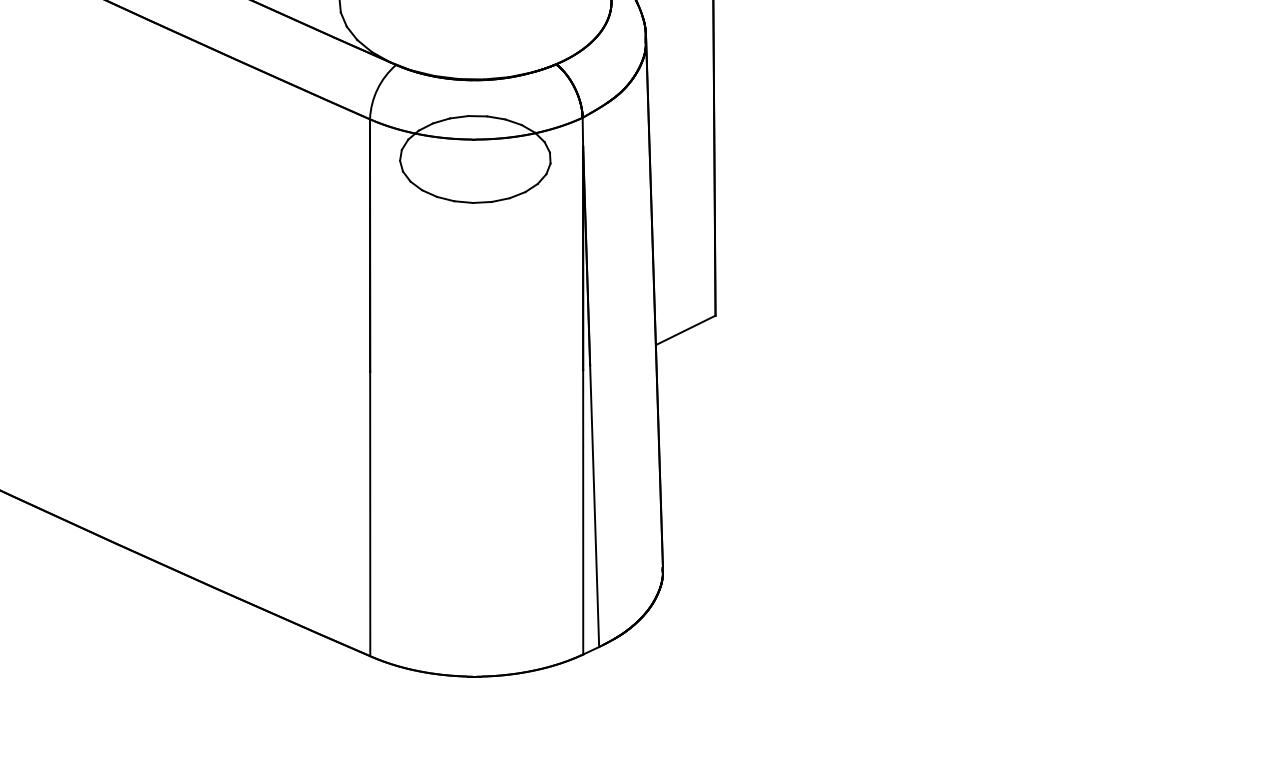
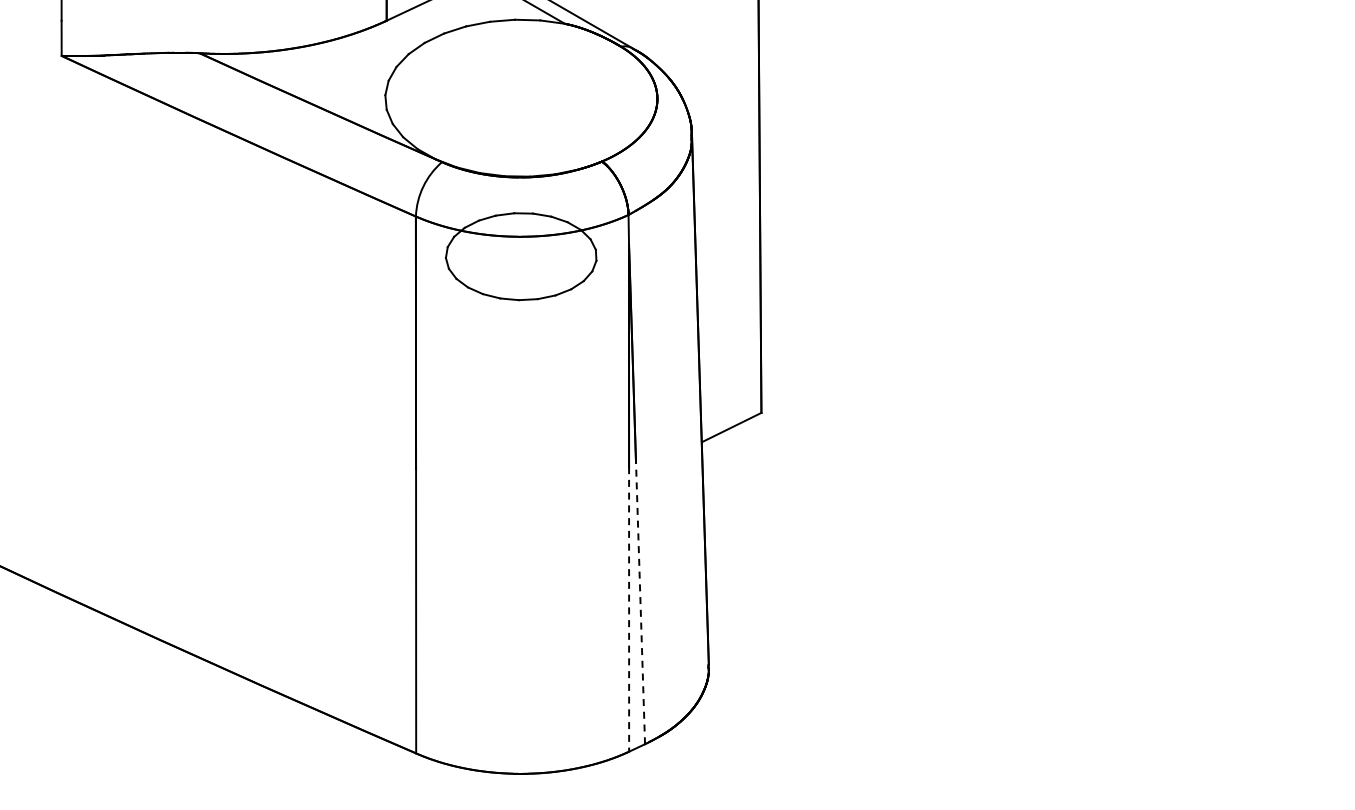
line: (594, 506) -> (640, 603), solid -> dashed
line: (583, 512) -> (629, 609), solid -> dashed

